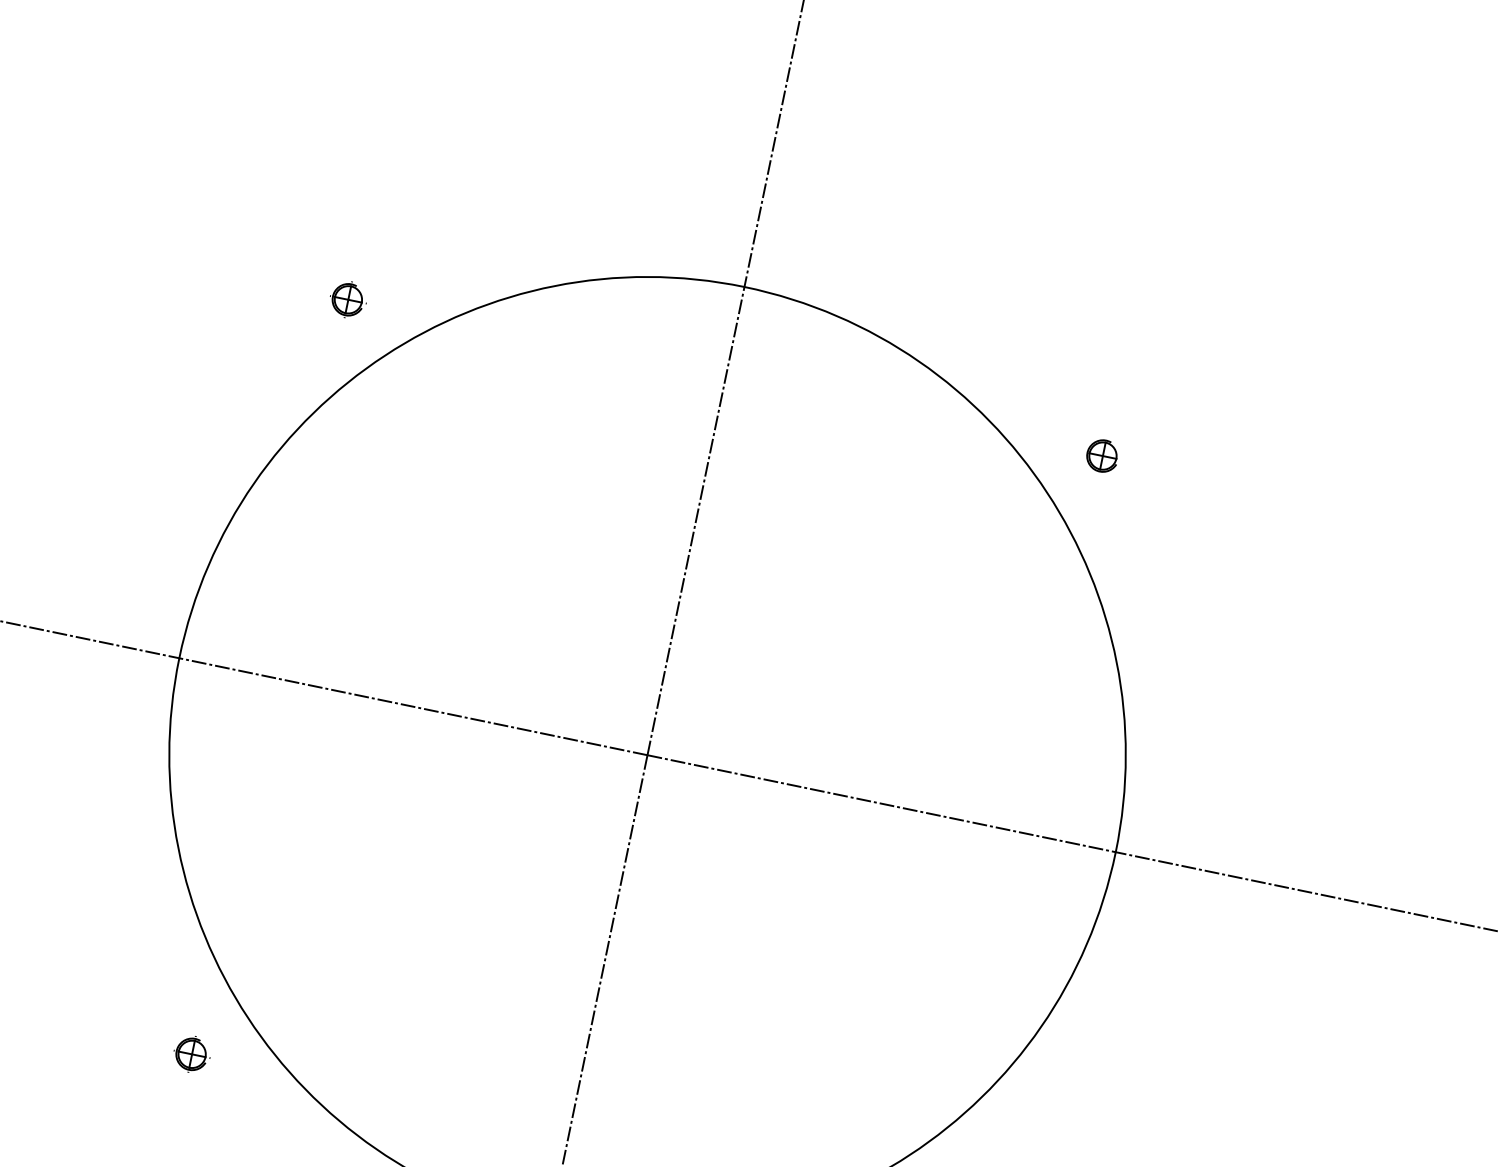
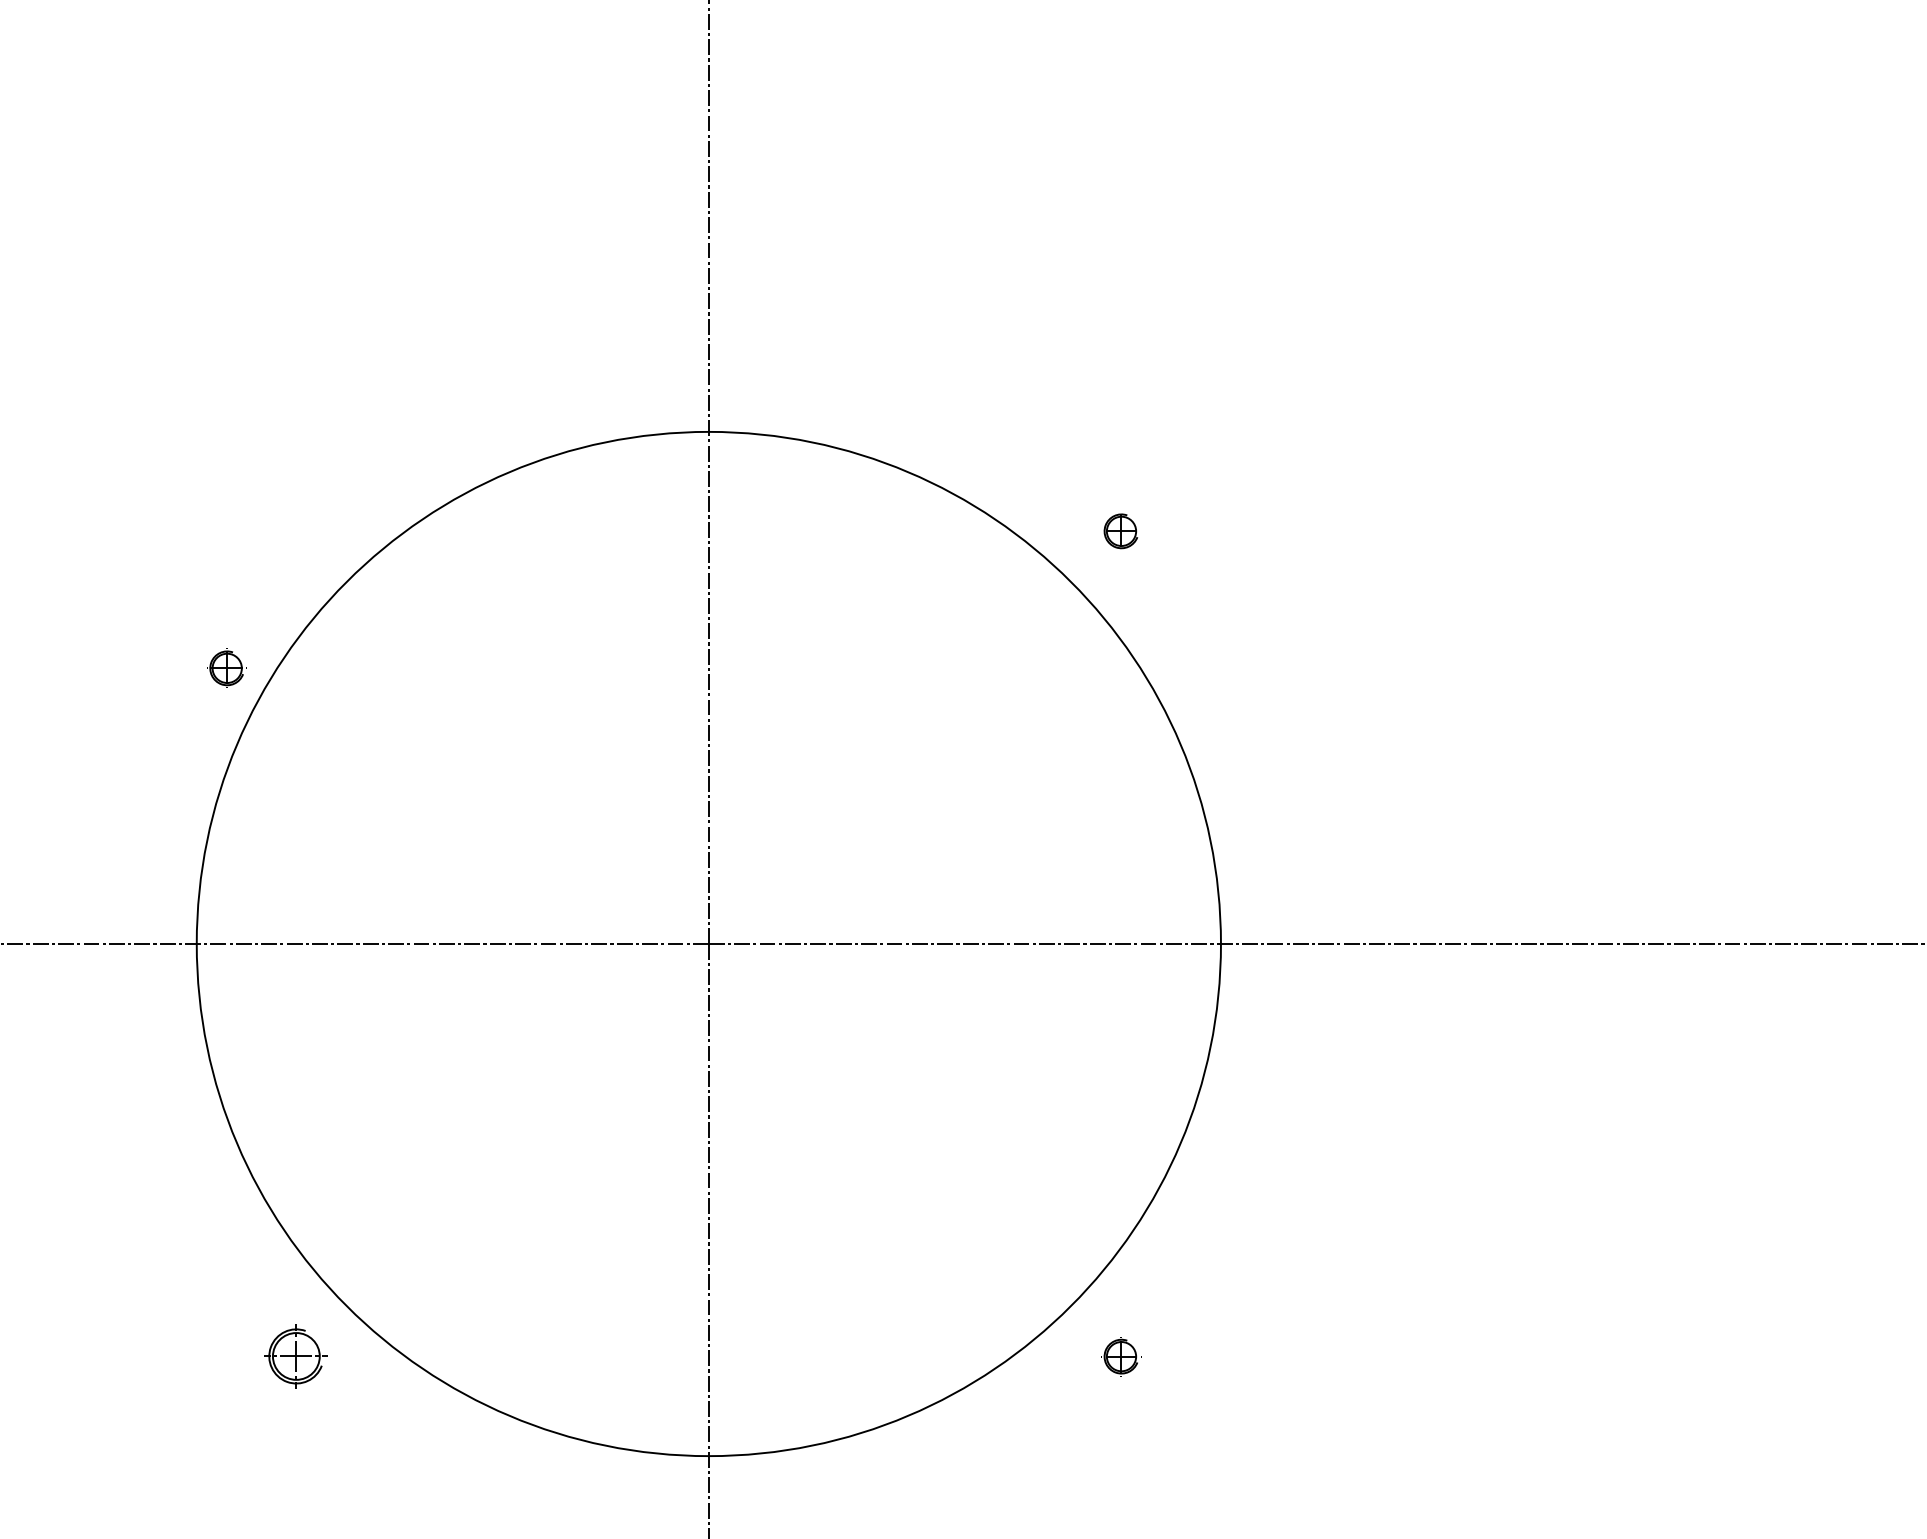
part: (347, 298) -> (226, 667), moved
part: (191, 1054) -> (295, 1356), size x1.6

